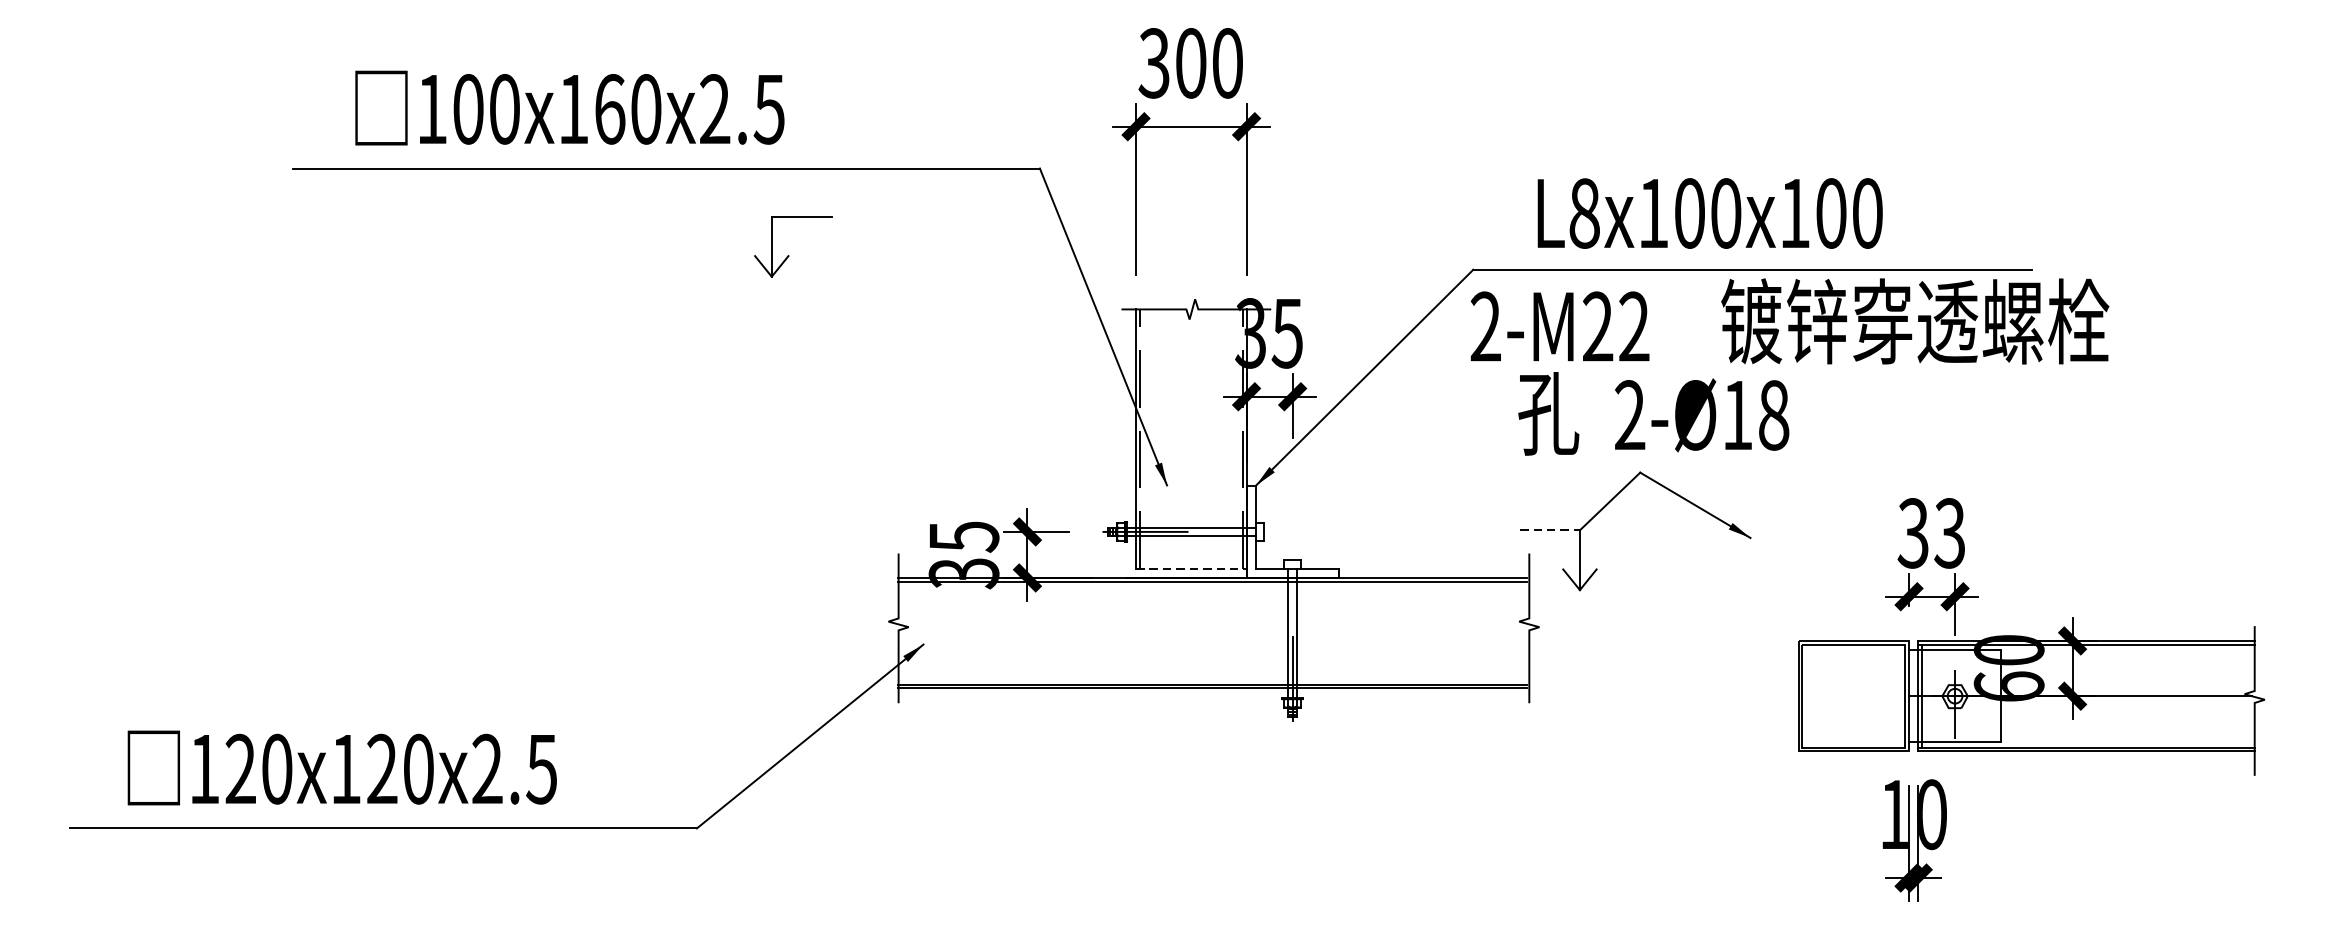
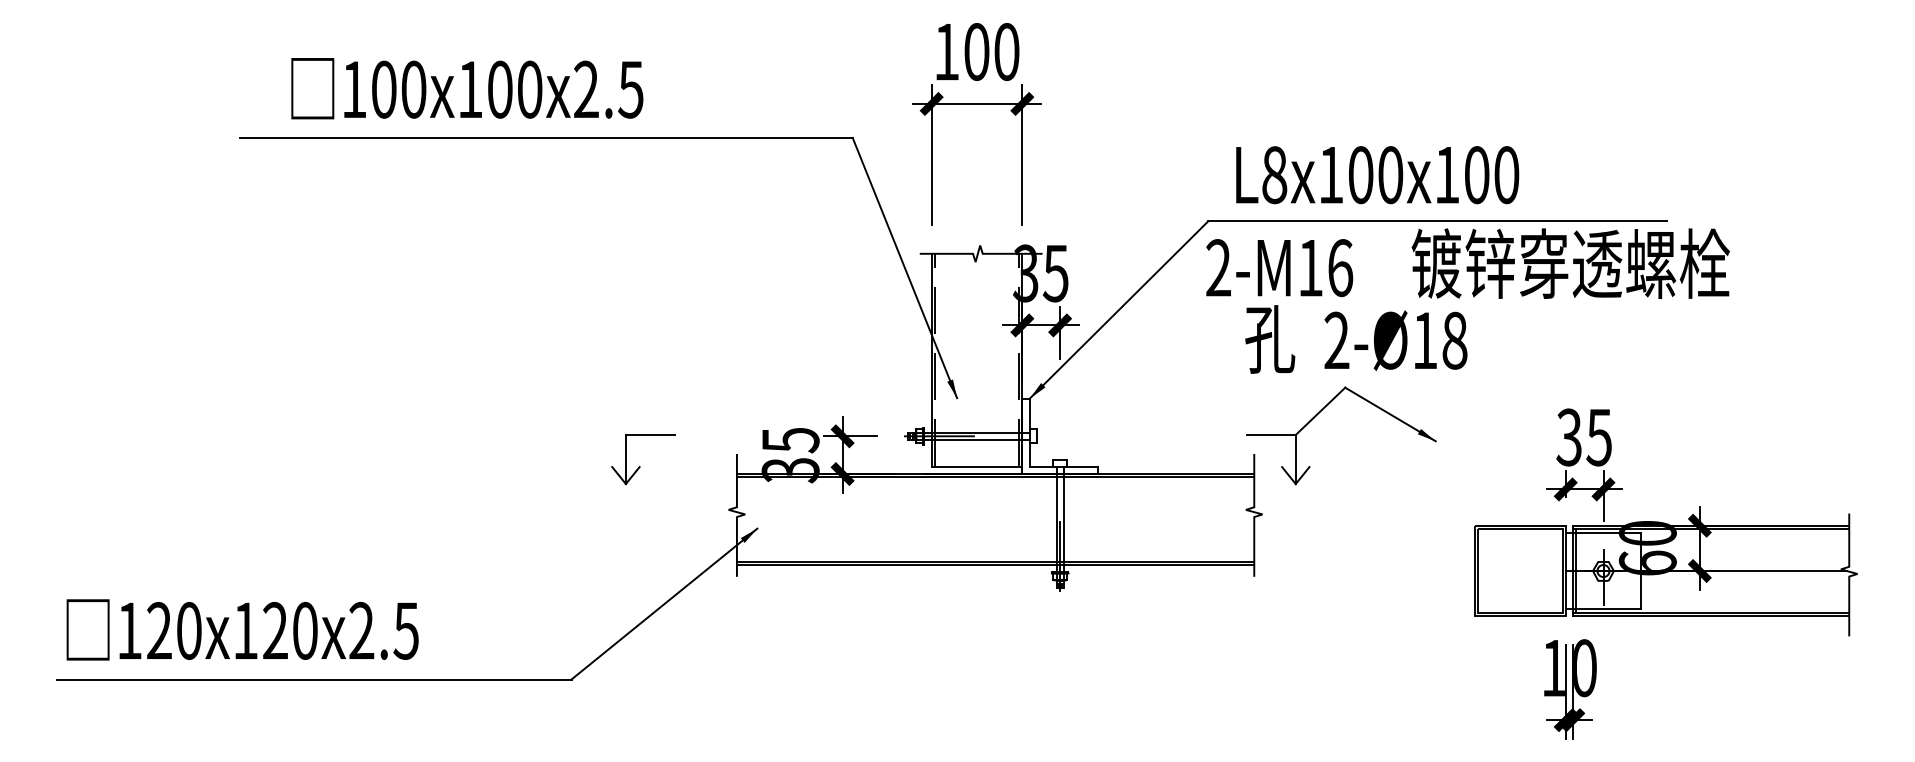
text: (1152, 63) -> (945, 52), 300 -> 100
text: (610, 109) -> (500, 89), 100x160x2.5 -> 100x100x2.5
text: (1710, 213) -> (1377, 175), moved
part: (789, 255) -> (640, 466), moved
text: (1616, 327) -> (1325, 268), 2-M22 -> 2-M16
line: (1550, 529) -> (1271, 434), dashed -> solid
text: (1949, 533) -> (1598, 437), 33 -> 35
line: (1191, 568) -> (977, 466), dashed -> solid
text: (342, 767) -> (242, 629), moved

